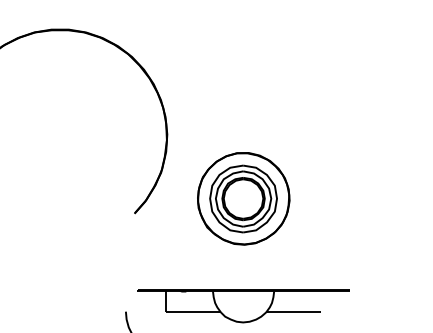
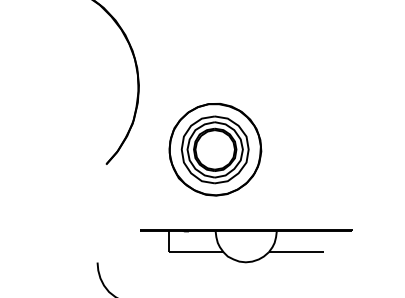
part: (243, 306) -> (246, 246), moved

